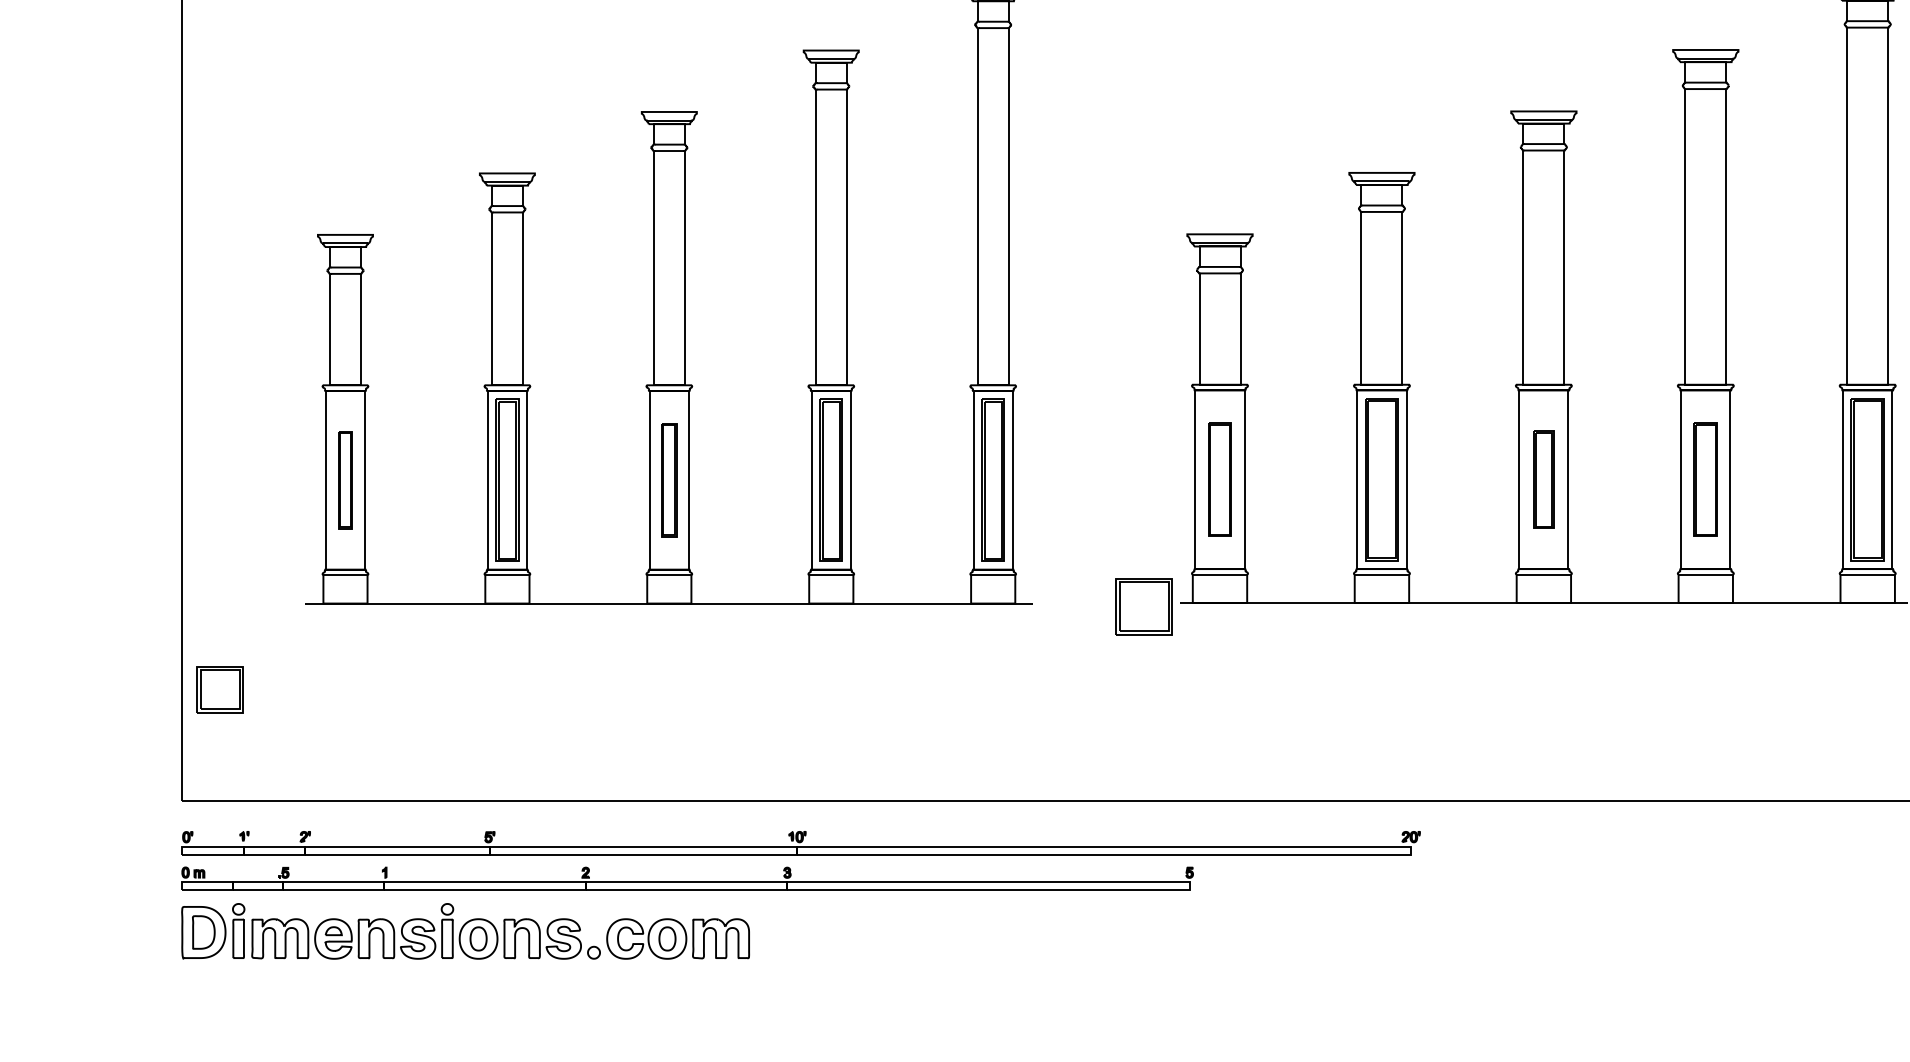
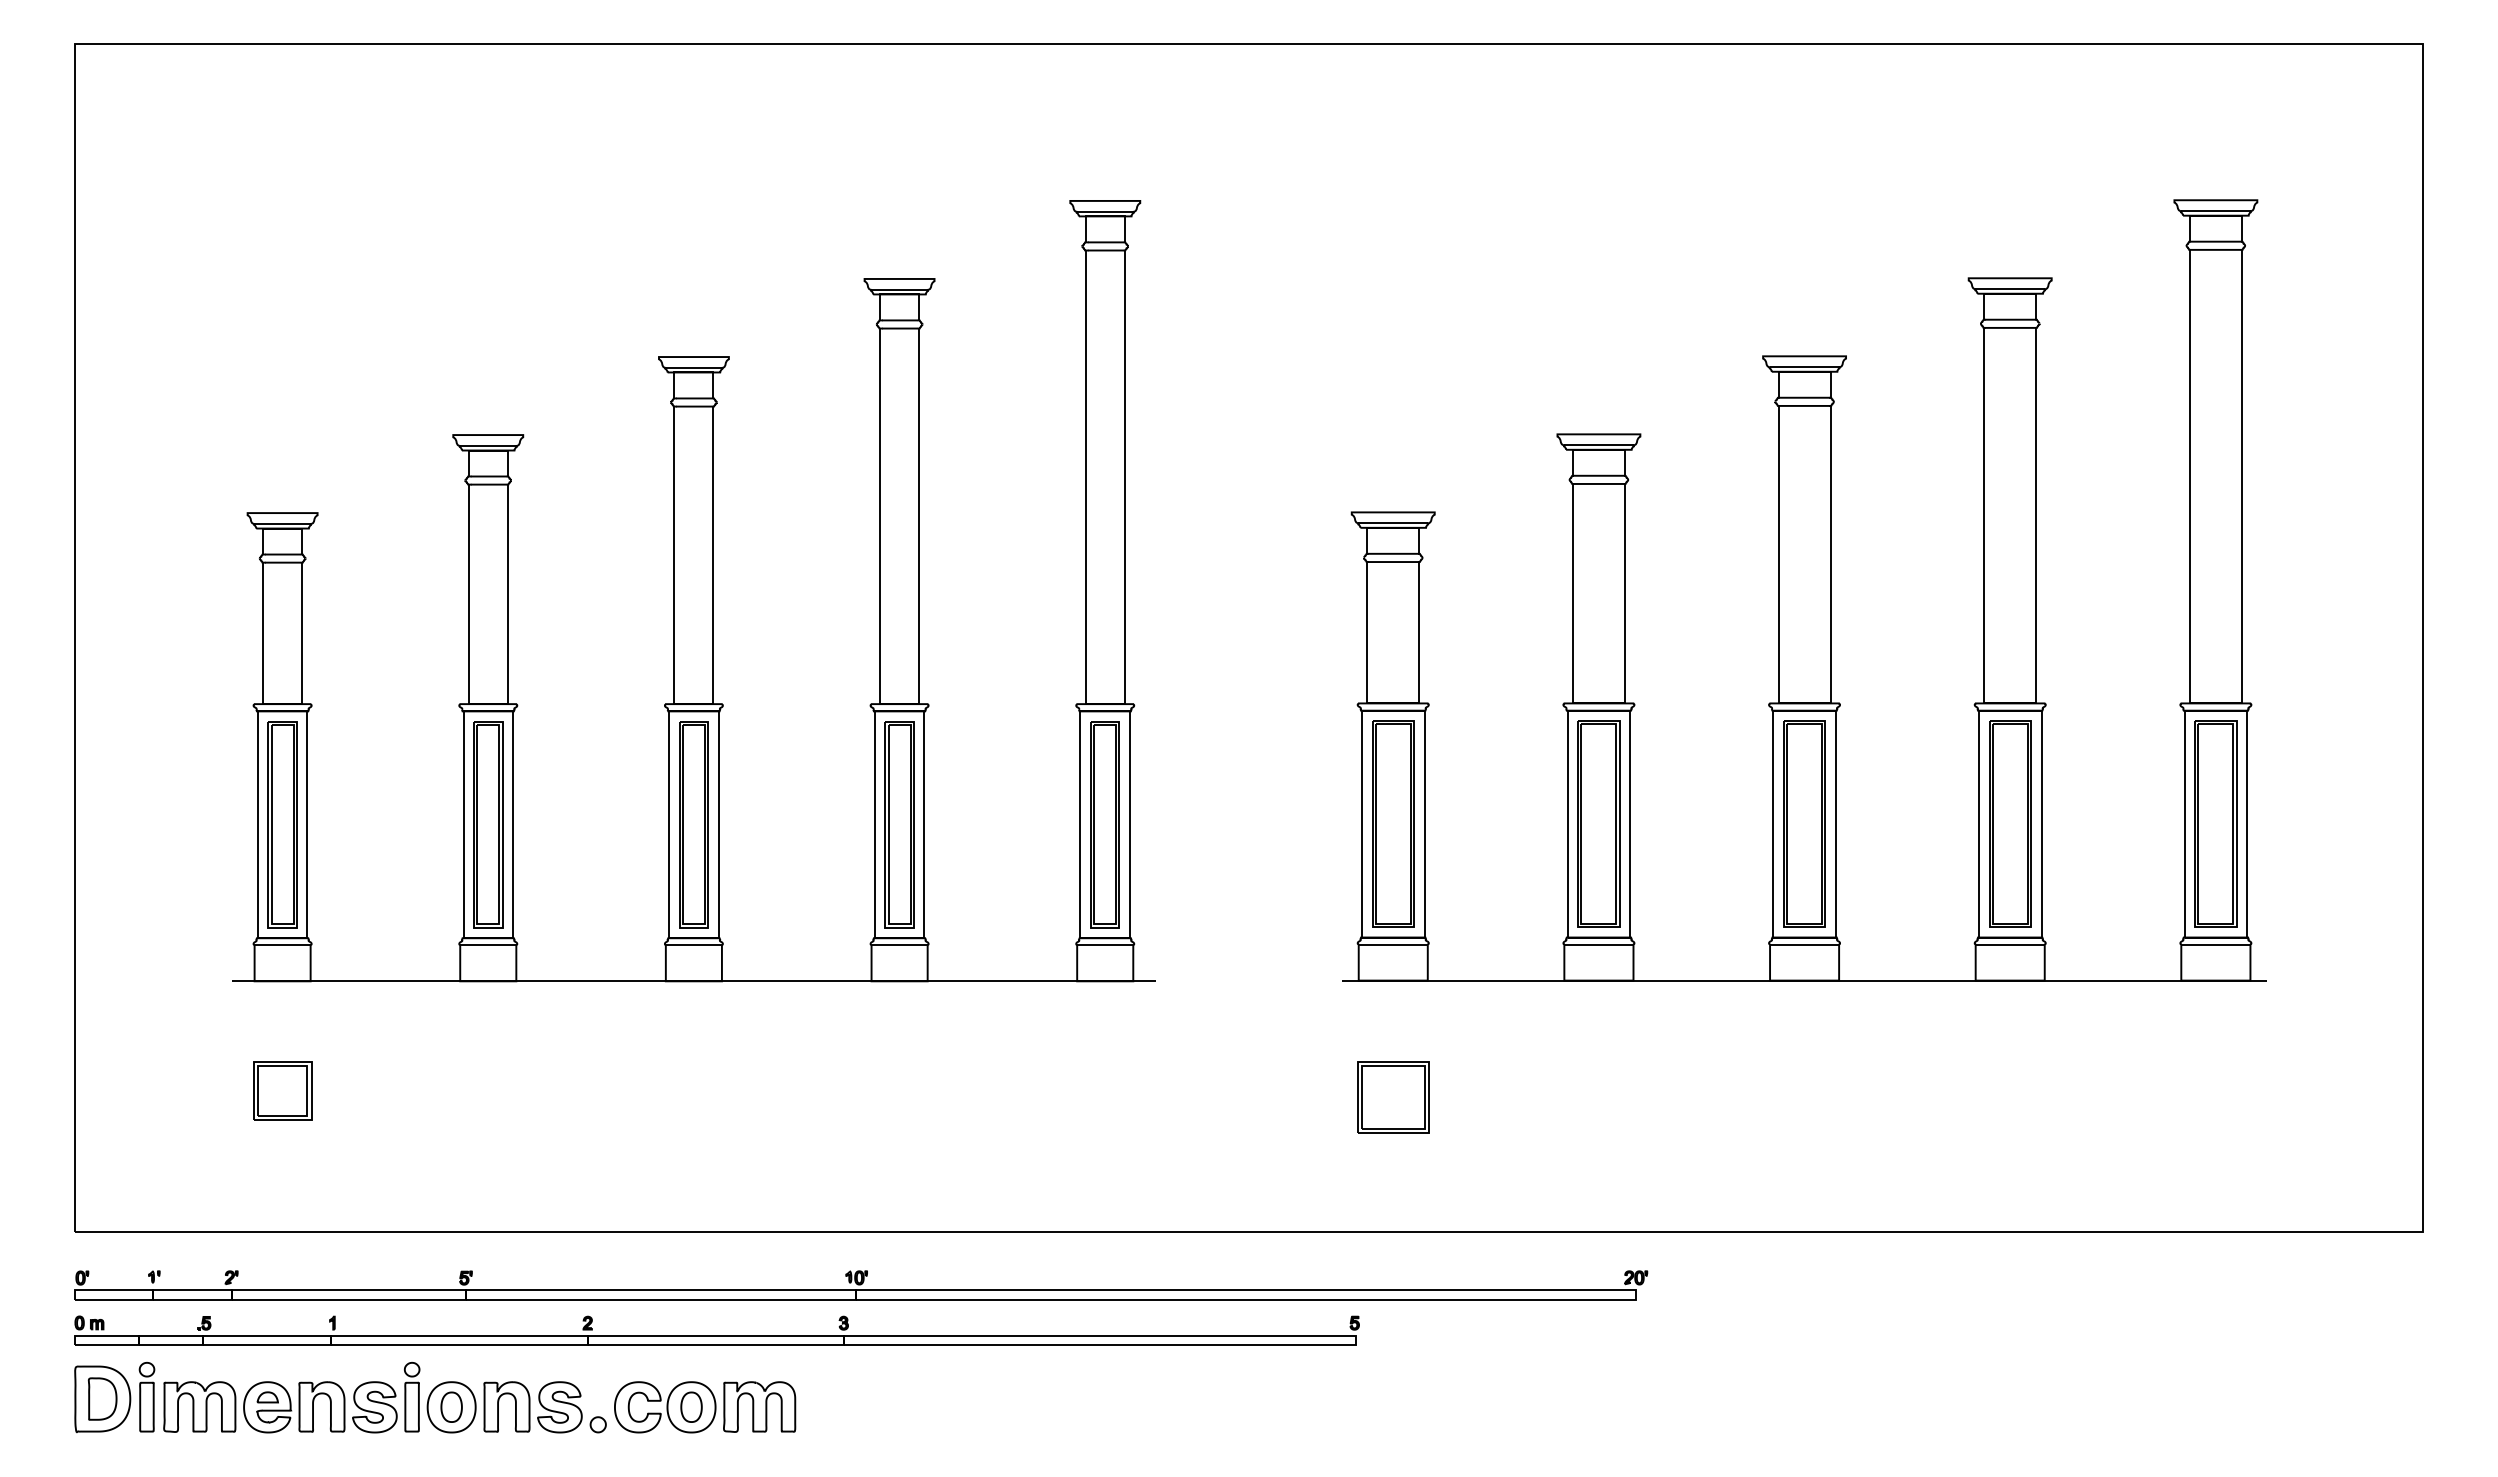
part: (1220, 479) -> (1393, 823), size x1.43
part: (1543, 479) -> (1804, 823), size x1.67
part: (1706, 479) -> (2010, 823), size x1.43
part: (345, 480) -> (282, 824), size x1.67
part: (669, 480) -> (693, 824), size x1.43
part: (1144, 606) -> (1393, 1097), moved
part: (220, 689) -> (282, 1090), moved

